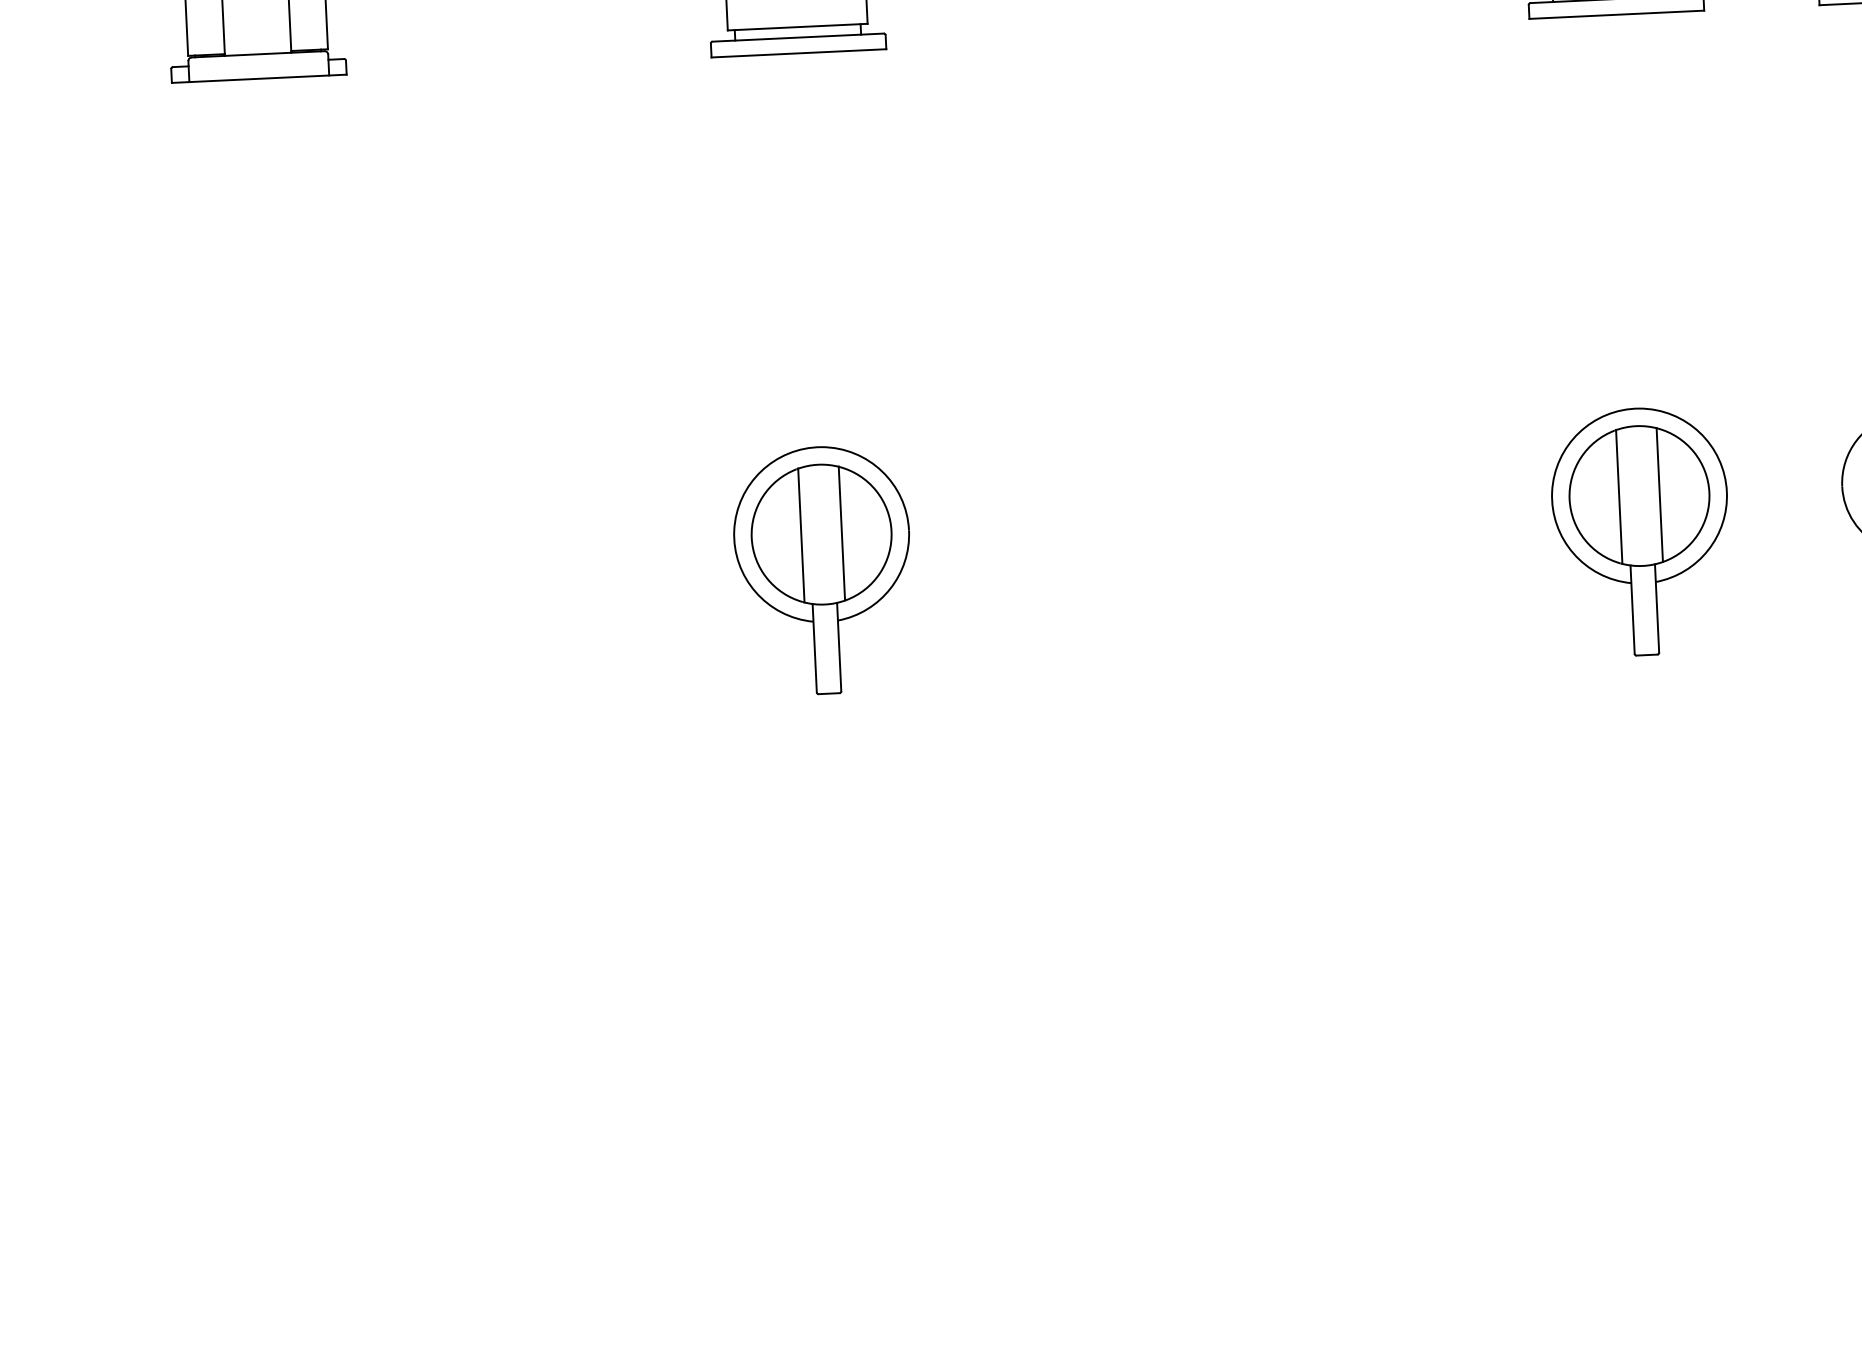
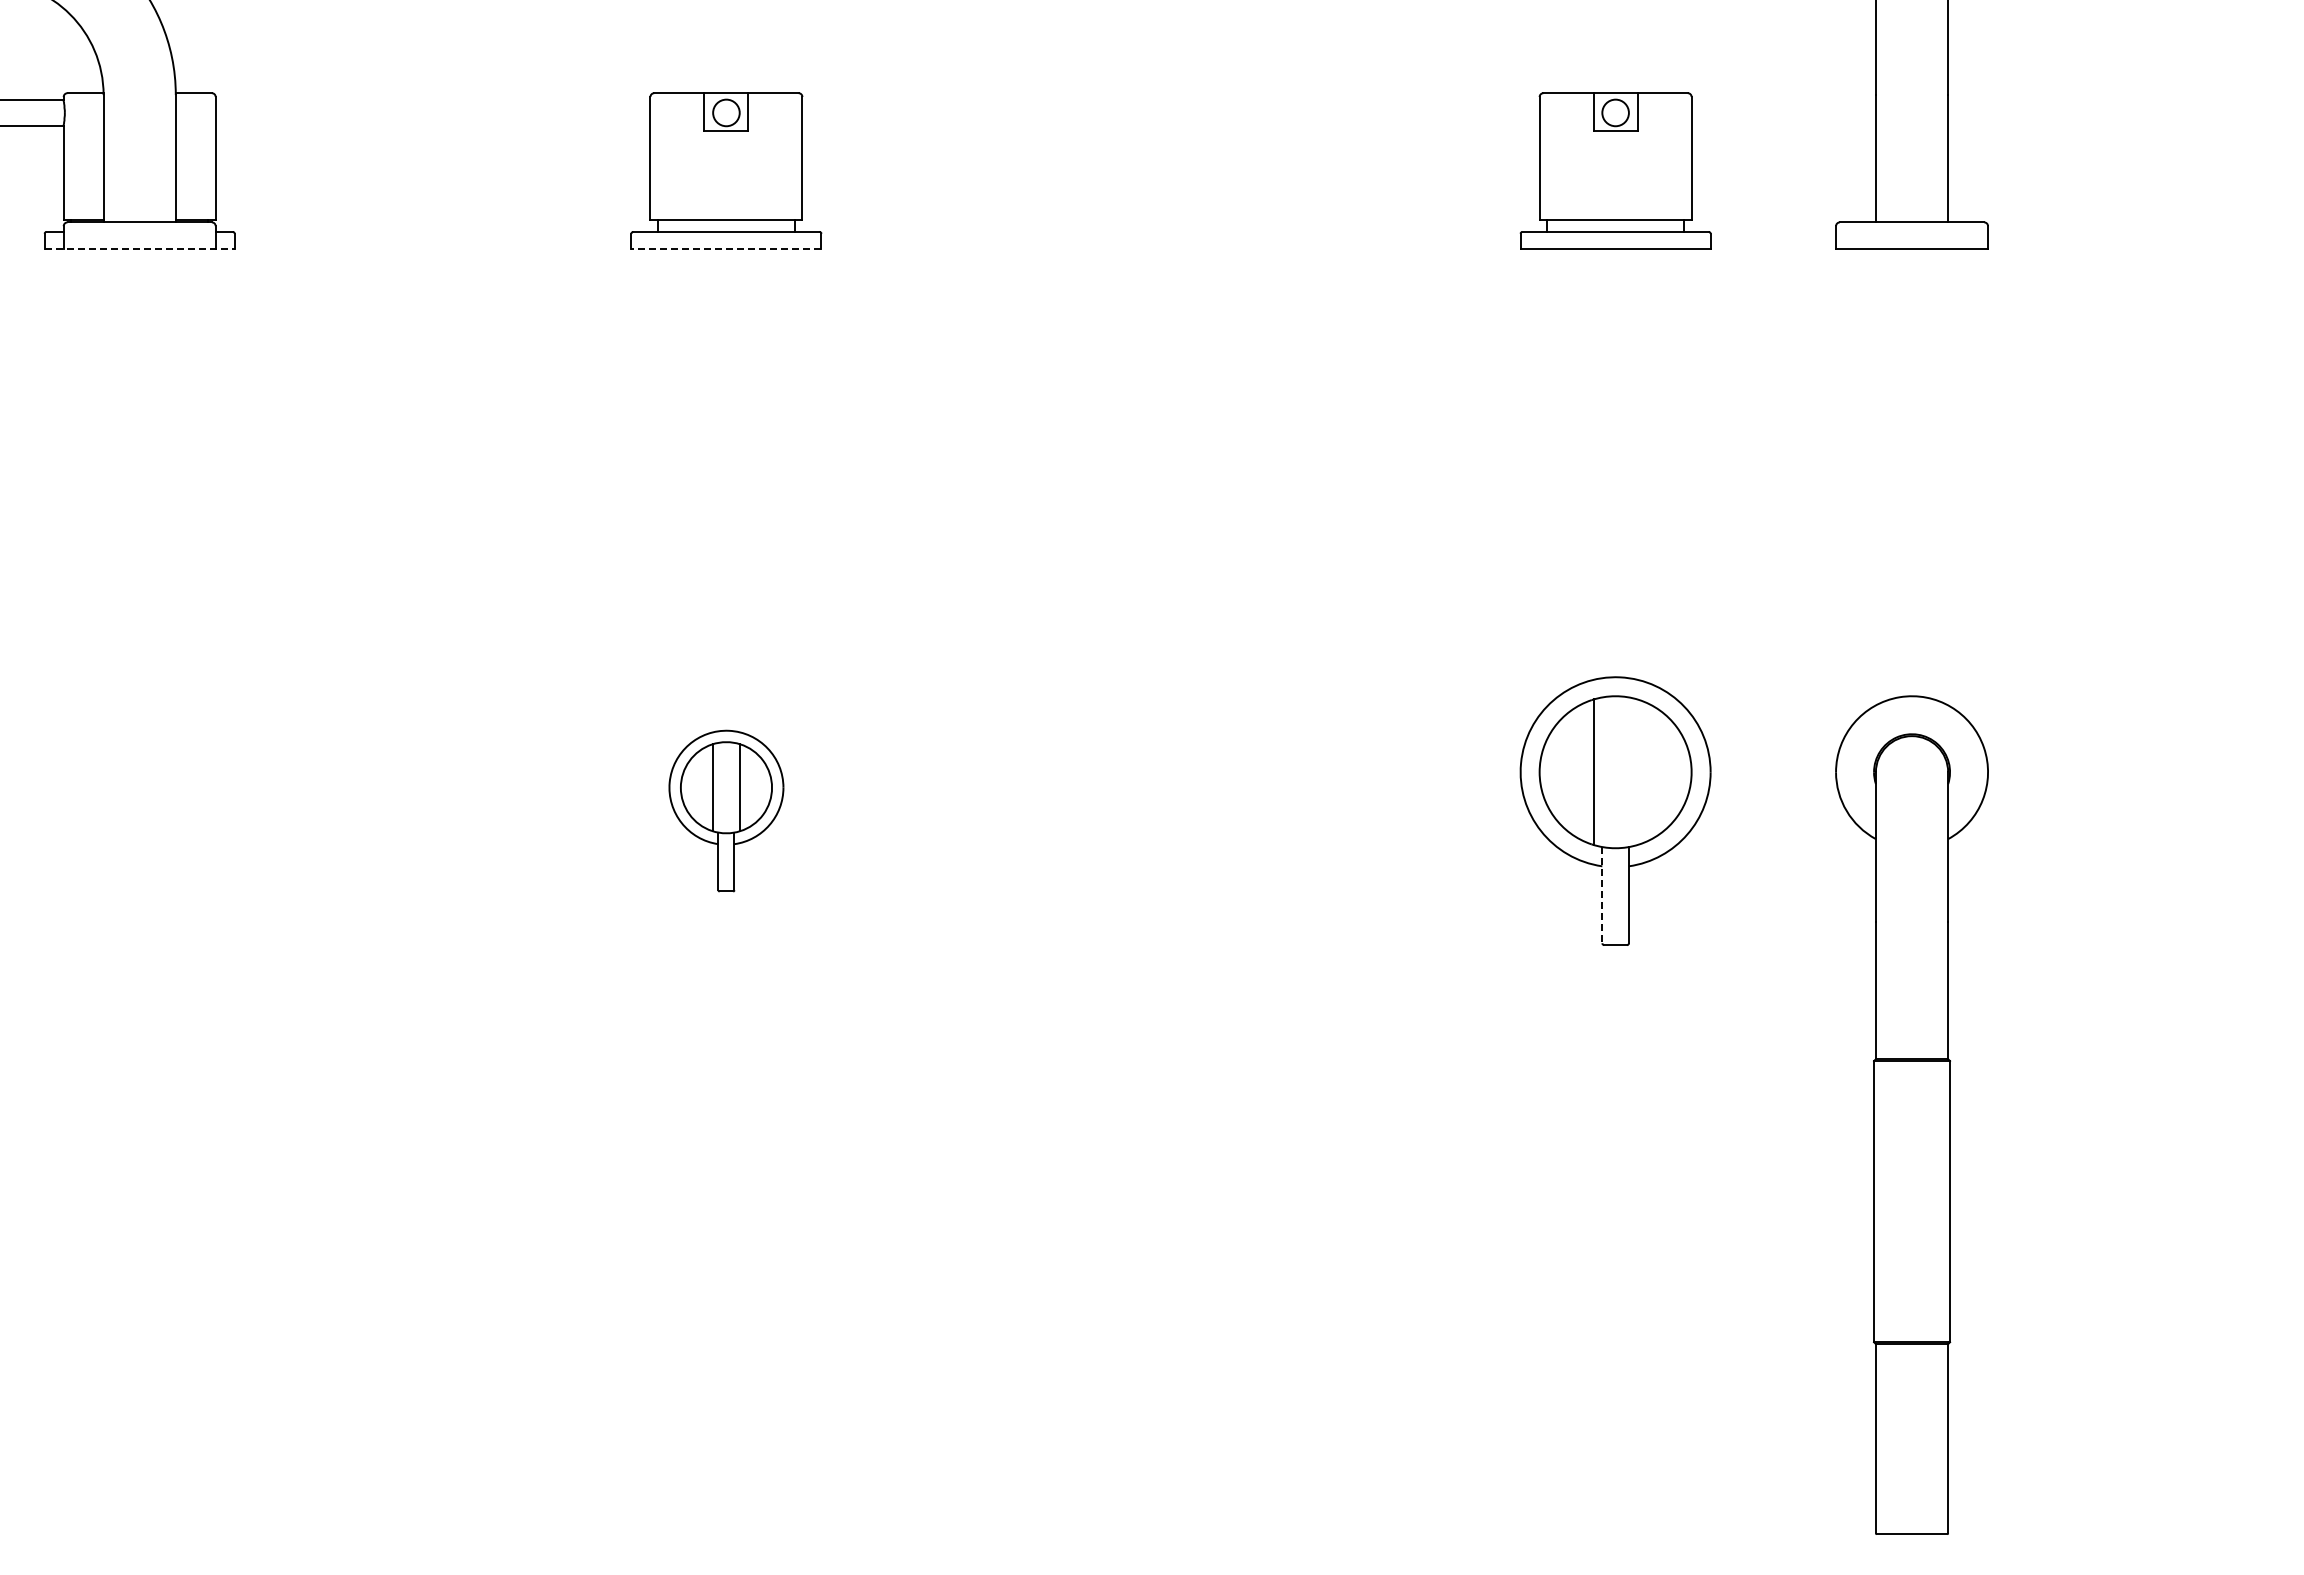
line: (798, 52) -> (725, 248), solid -> dashed
line: (259, 78) -> (140, 248), solid -> dashed
line: (1659, 494) -> (1637, 771), removed
part: (823, 569) -> (726, 810), size x0.6
line: (1632, 609) -> (1602, 895), solid -> dashed

